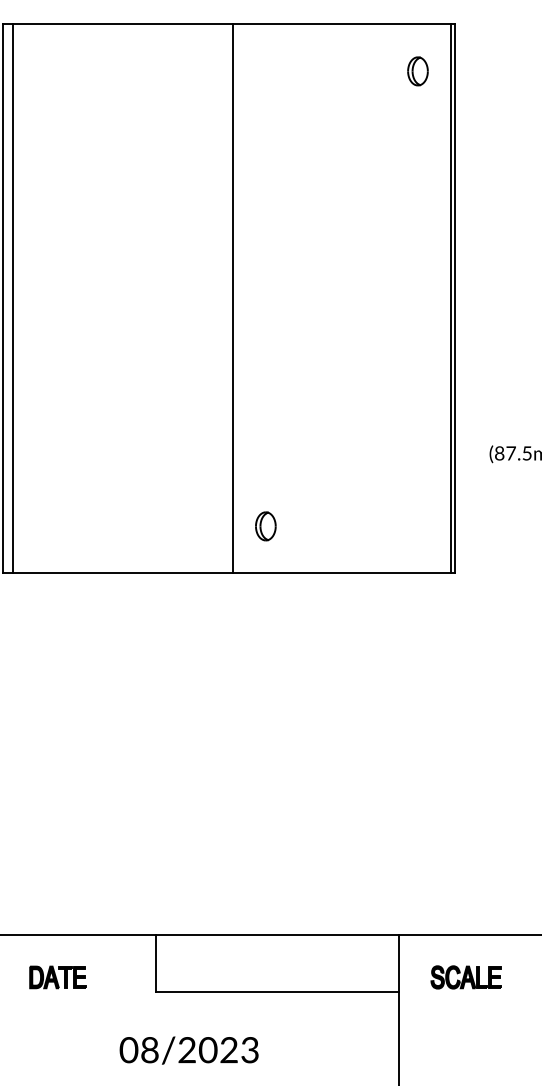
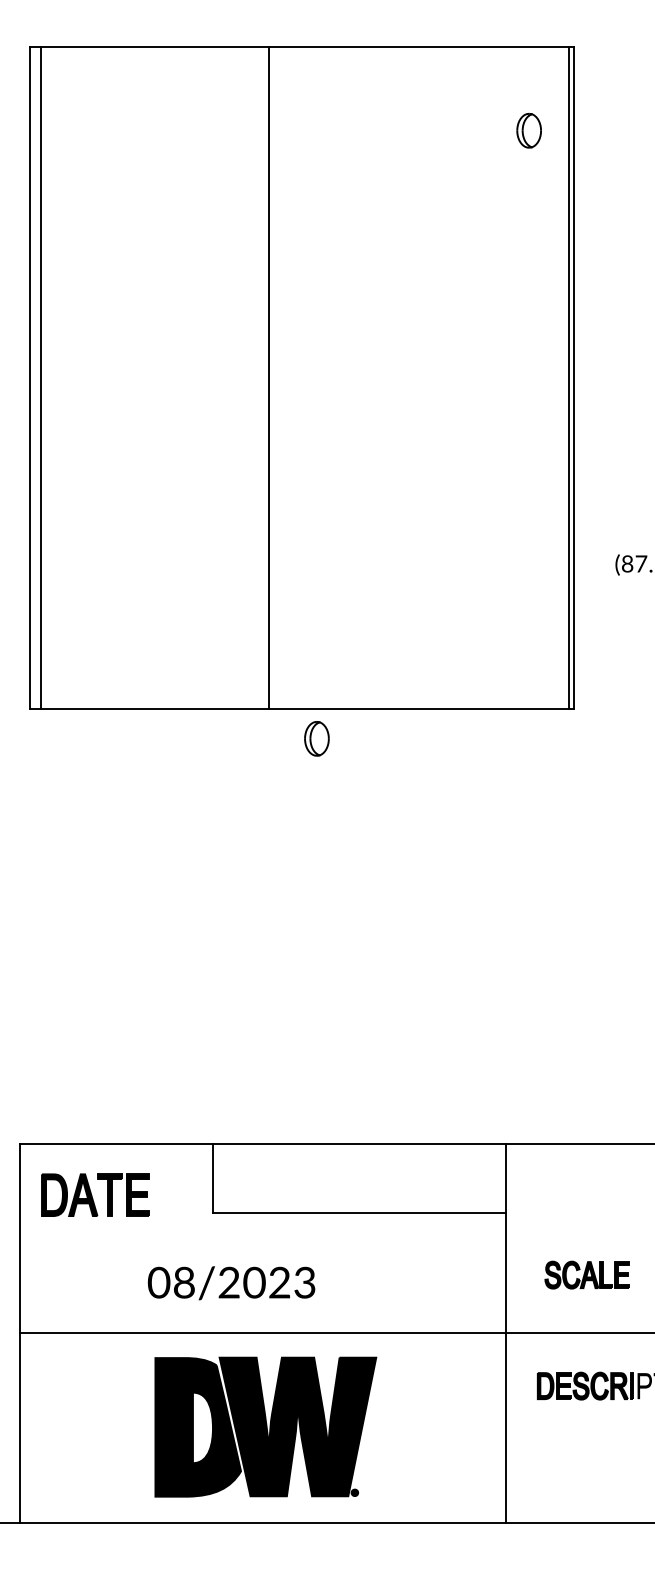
part: (417, 71) -> (528, 130), moved
line: (233, 298) -> (269, 377), moved
part: (265, 526) -> (316, 738), moved
part: (57, 976) -> (95, 1194), size x1.6
part: (465, 976) -> (586, 1274), moved
text: (189, 1050) -> (231, 1283), moved

